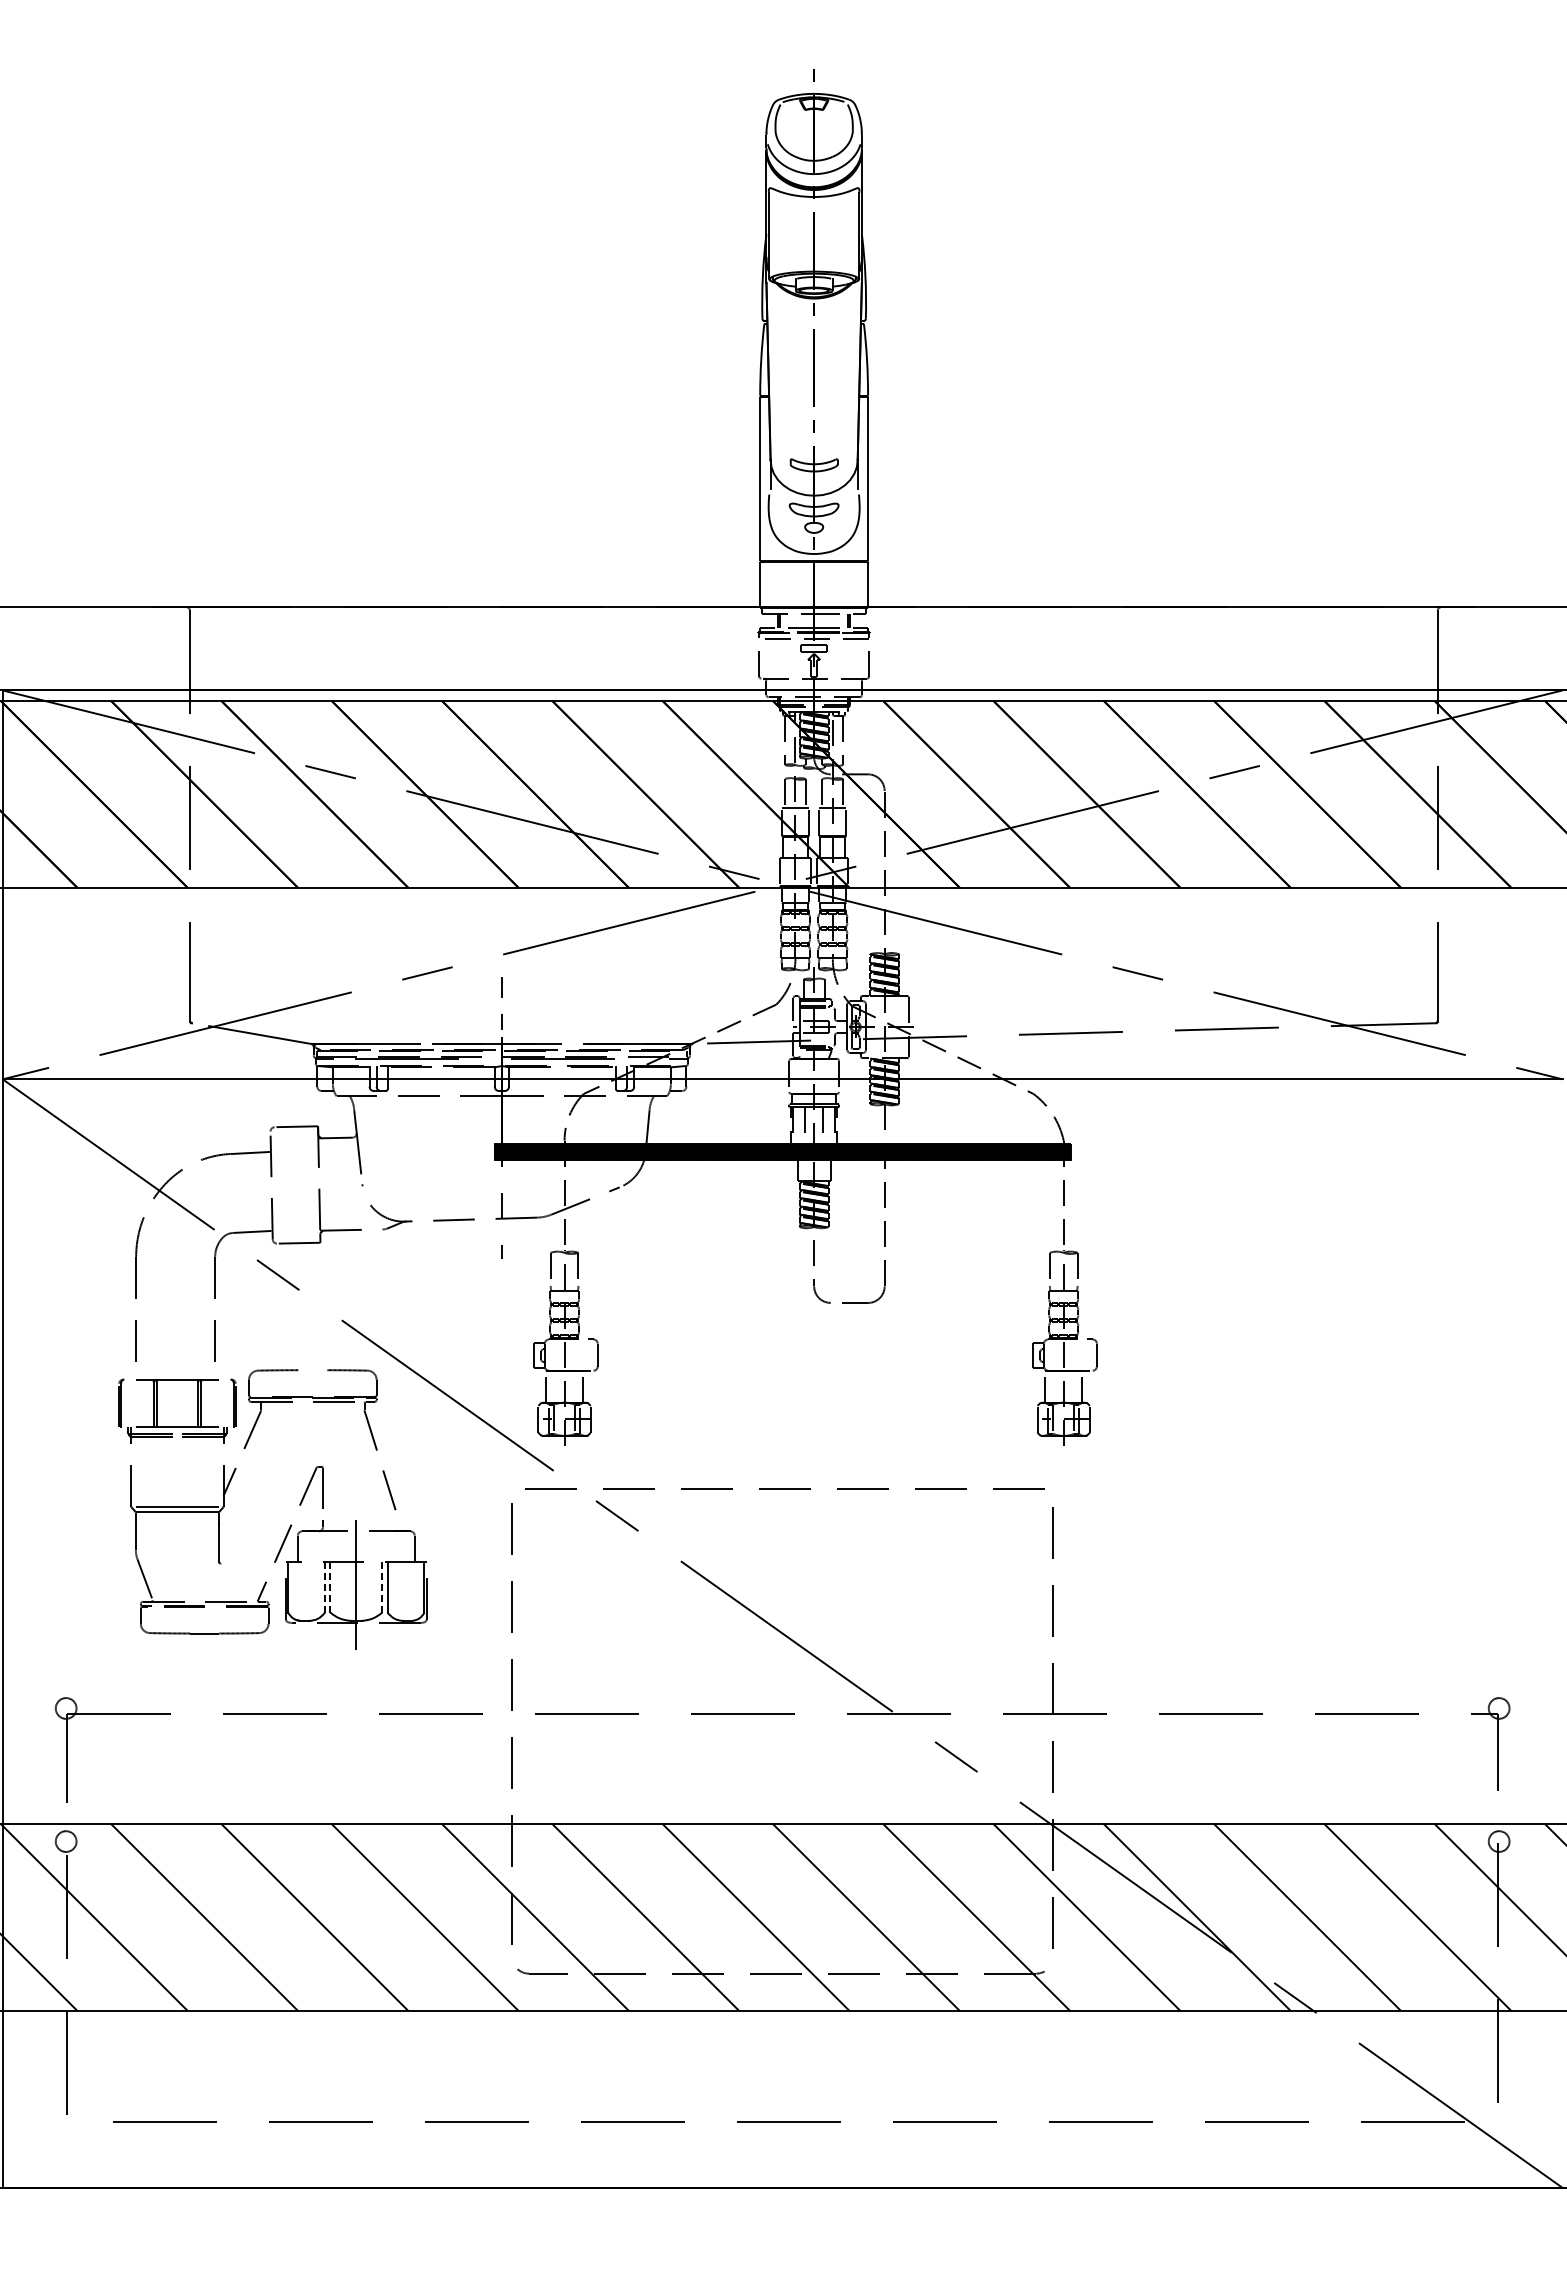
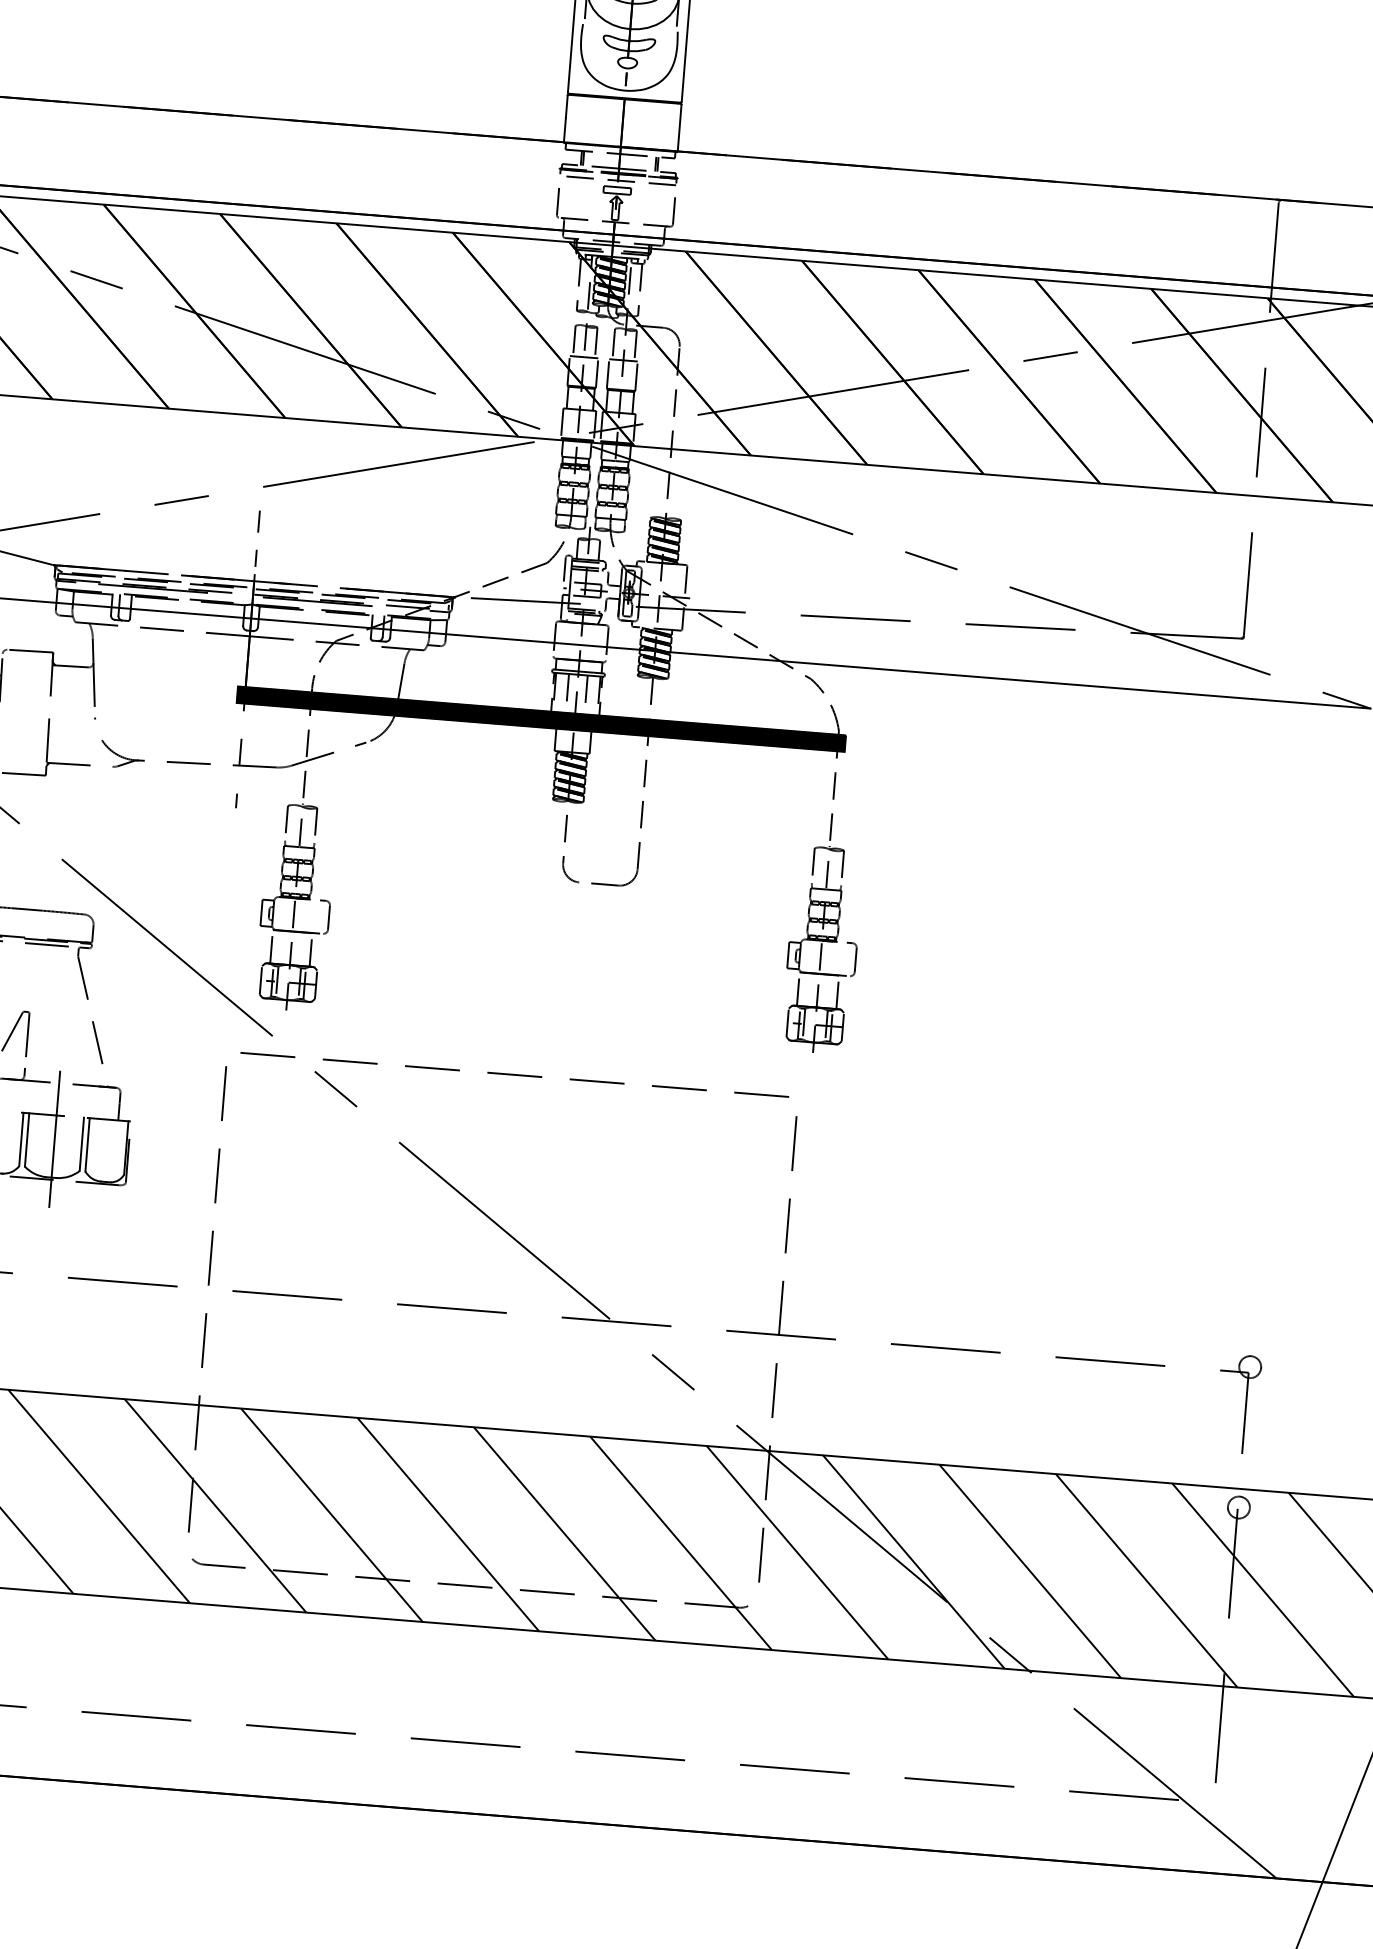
line: (312, 1370) -> (26, 909), added
line: (324, 1586) -> (20, 1138), dashed -> solid
line: (330, 1586) -> (27, 1139), dashed -> solid
line: (382, 1586) -> (82, 1143), dashed -> solid

